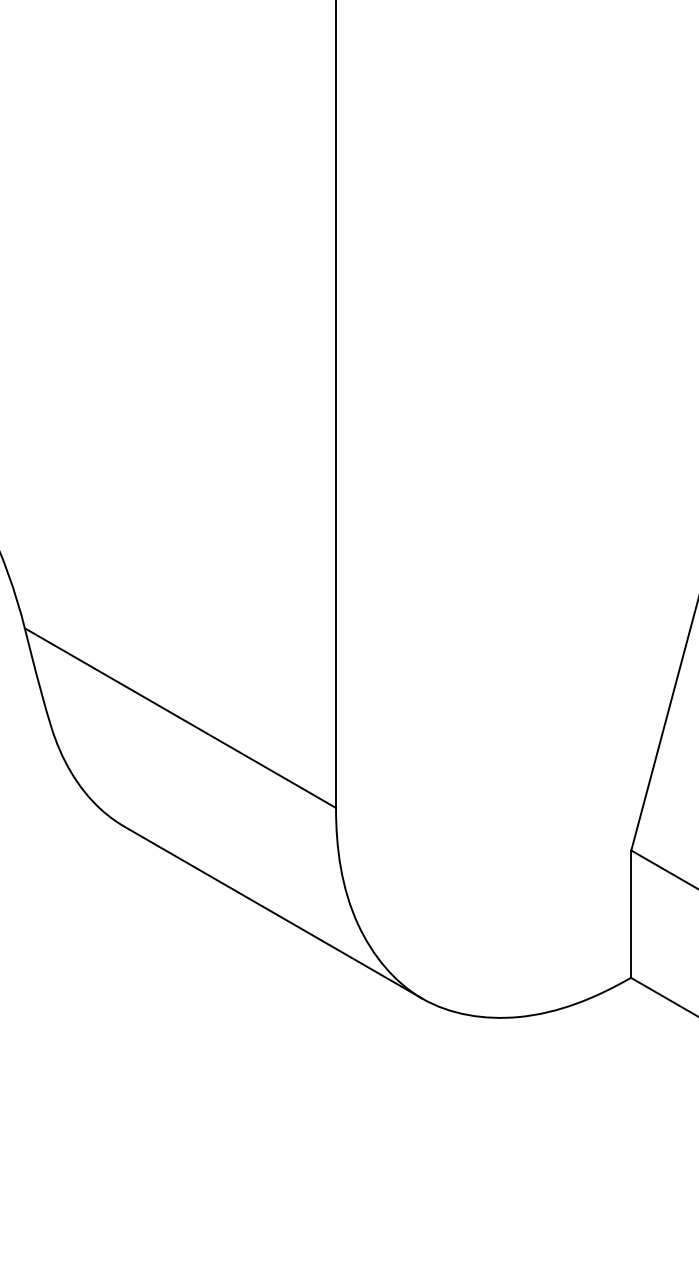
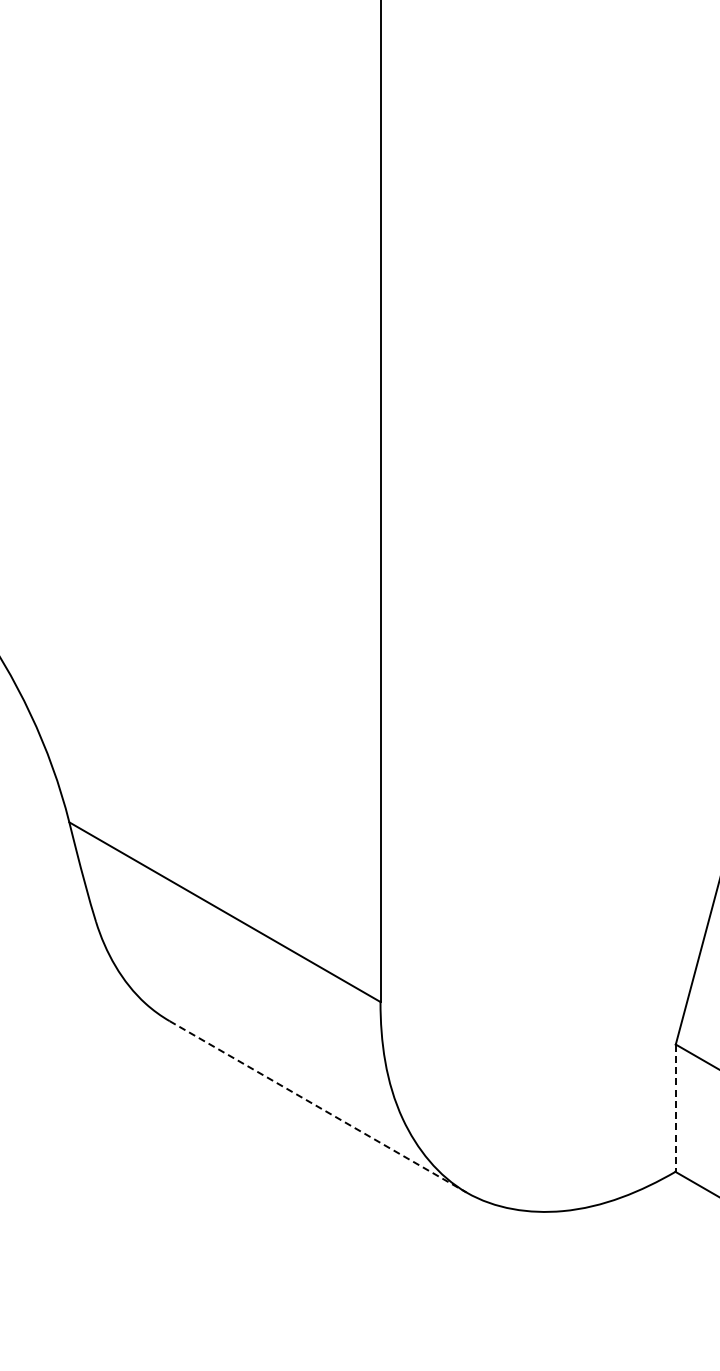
line: (274, 912) -> (318, 1106), solid -> dashed
line: (631, 914) -> (675, 1108), solid -> dashed

